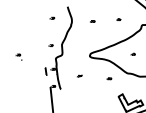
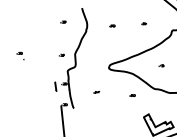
part: (18, 56) -> (19, 55), moved

